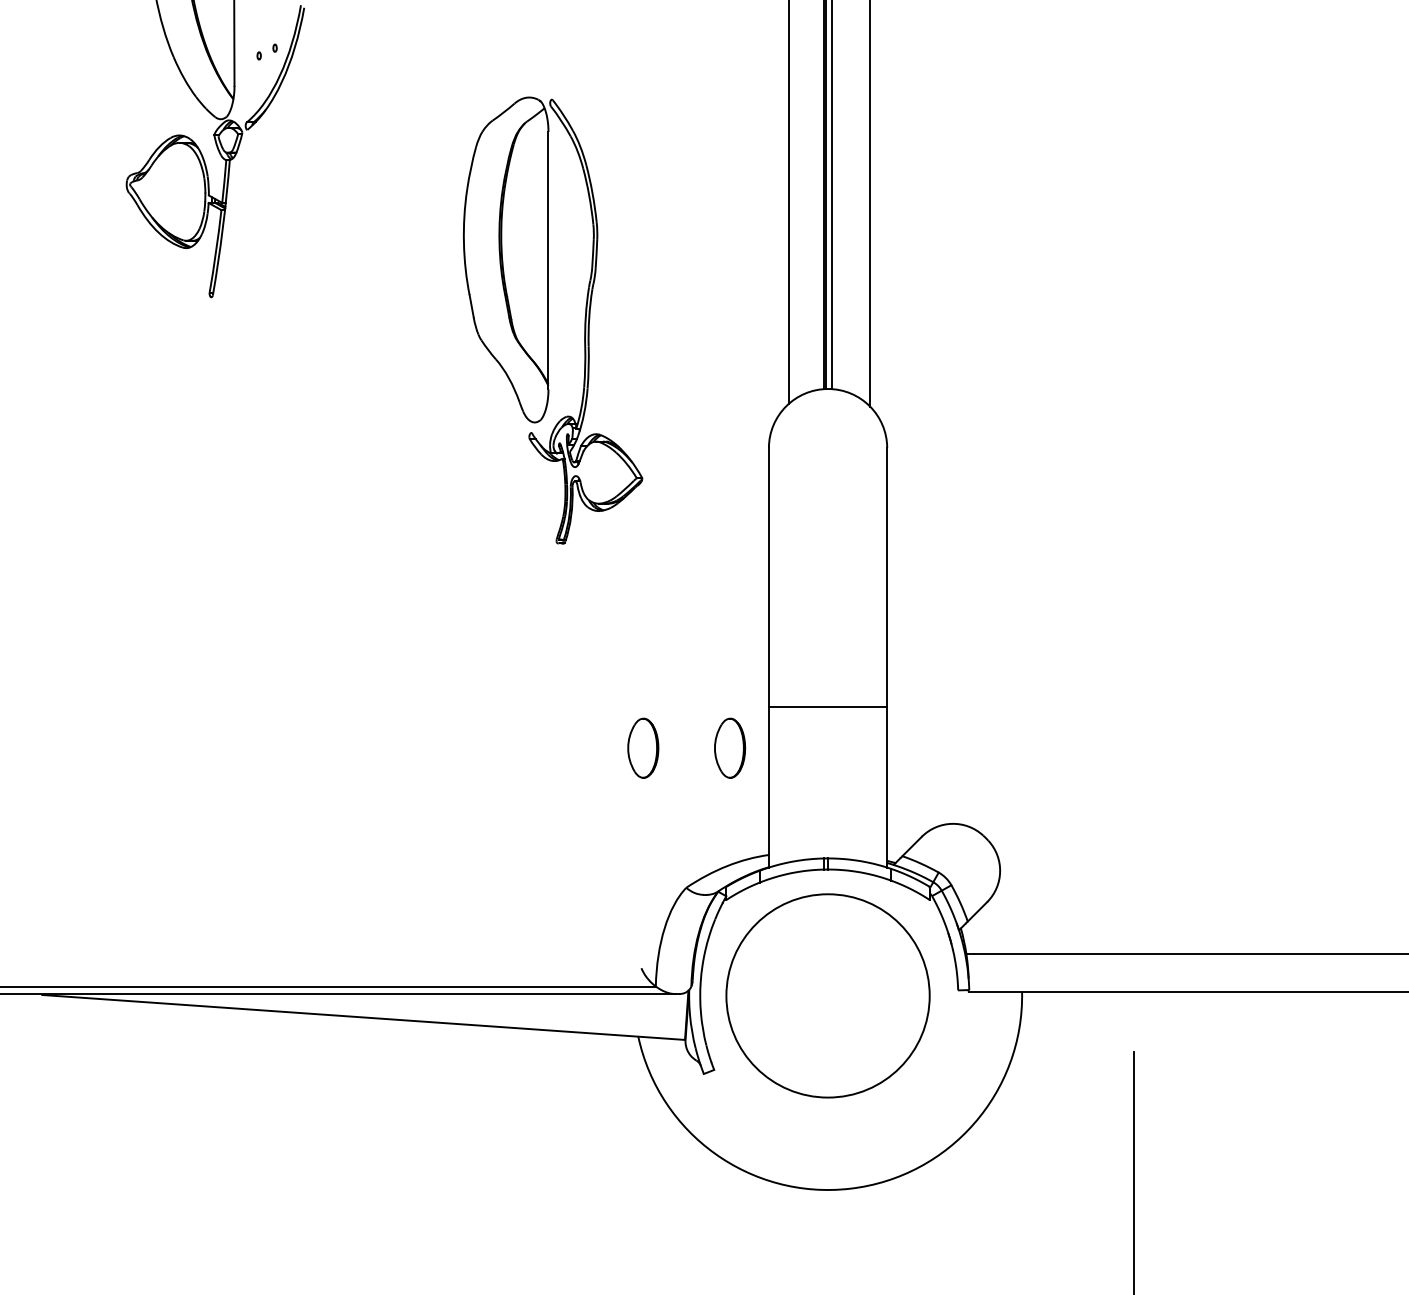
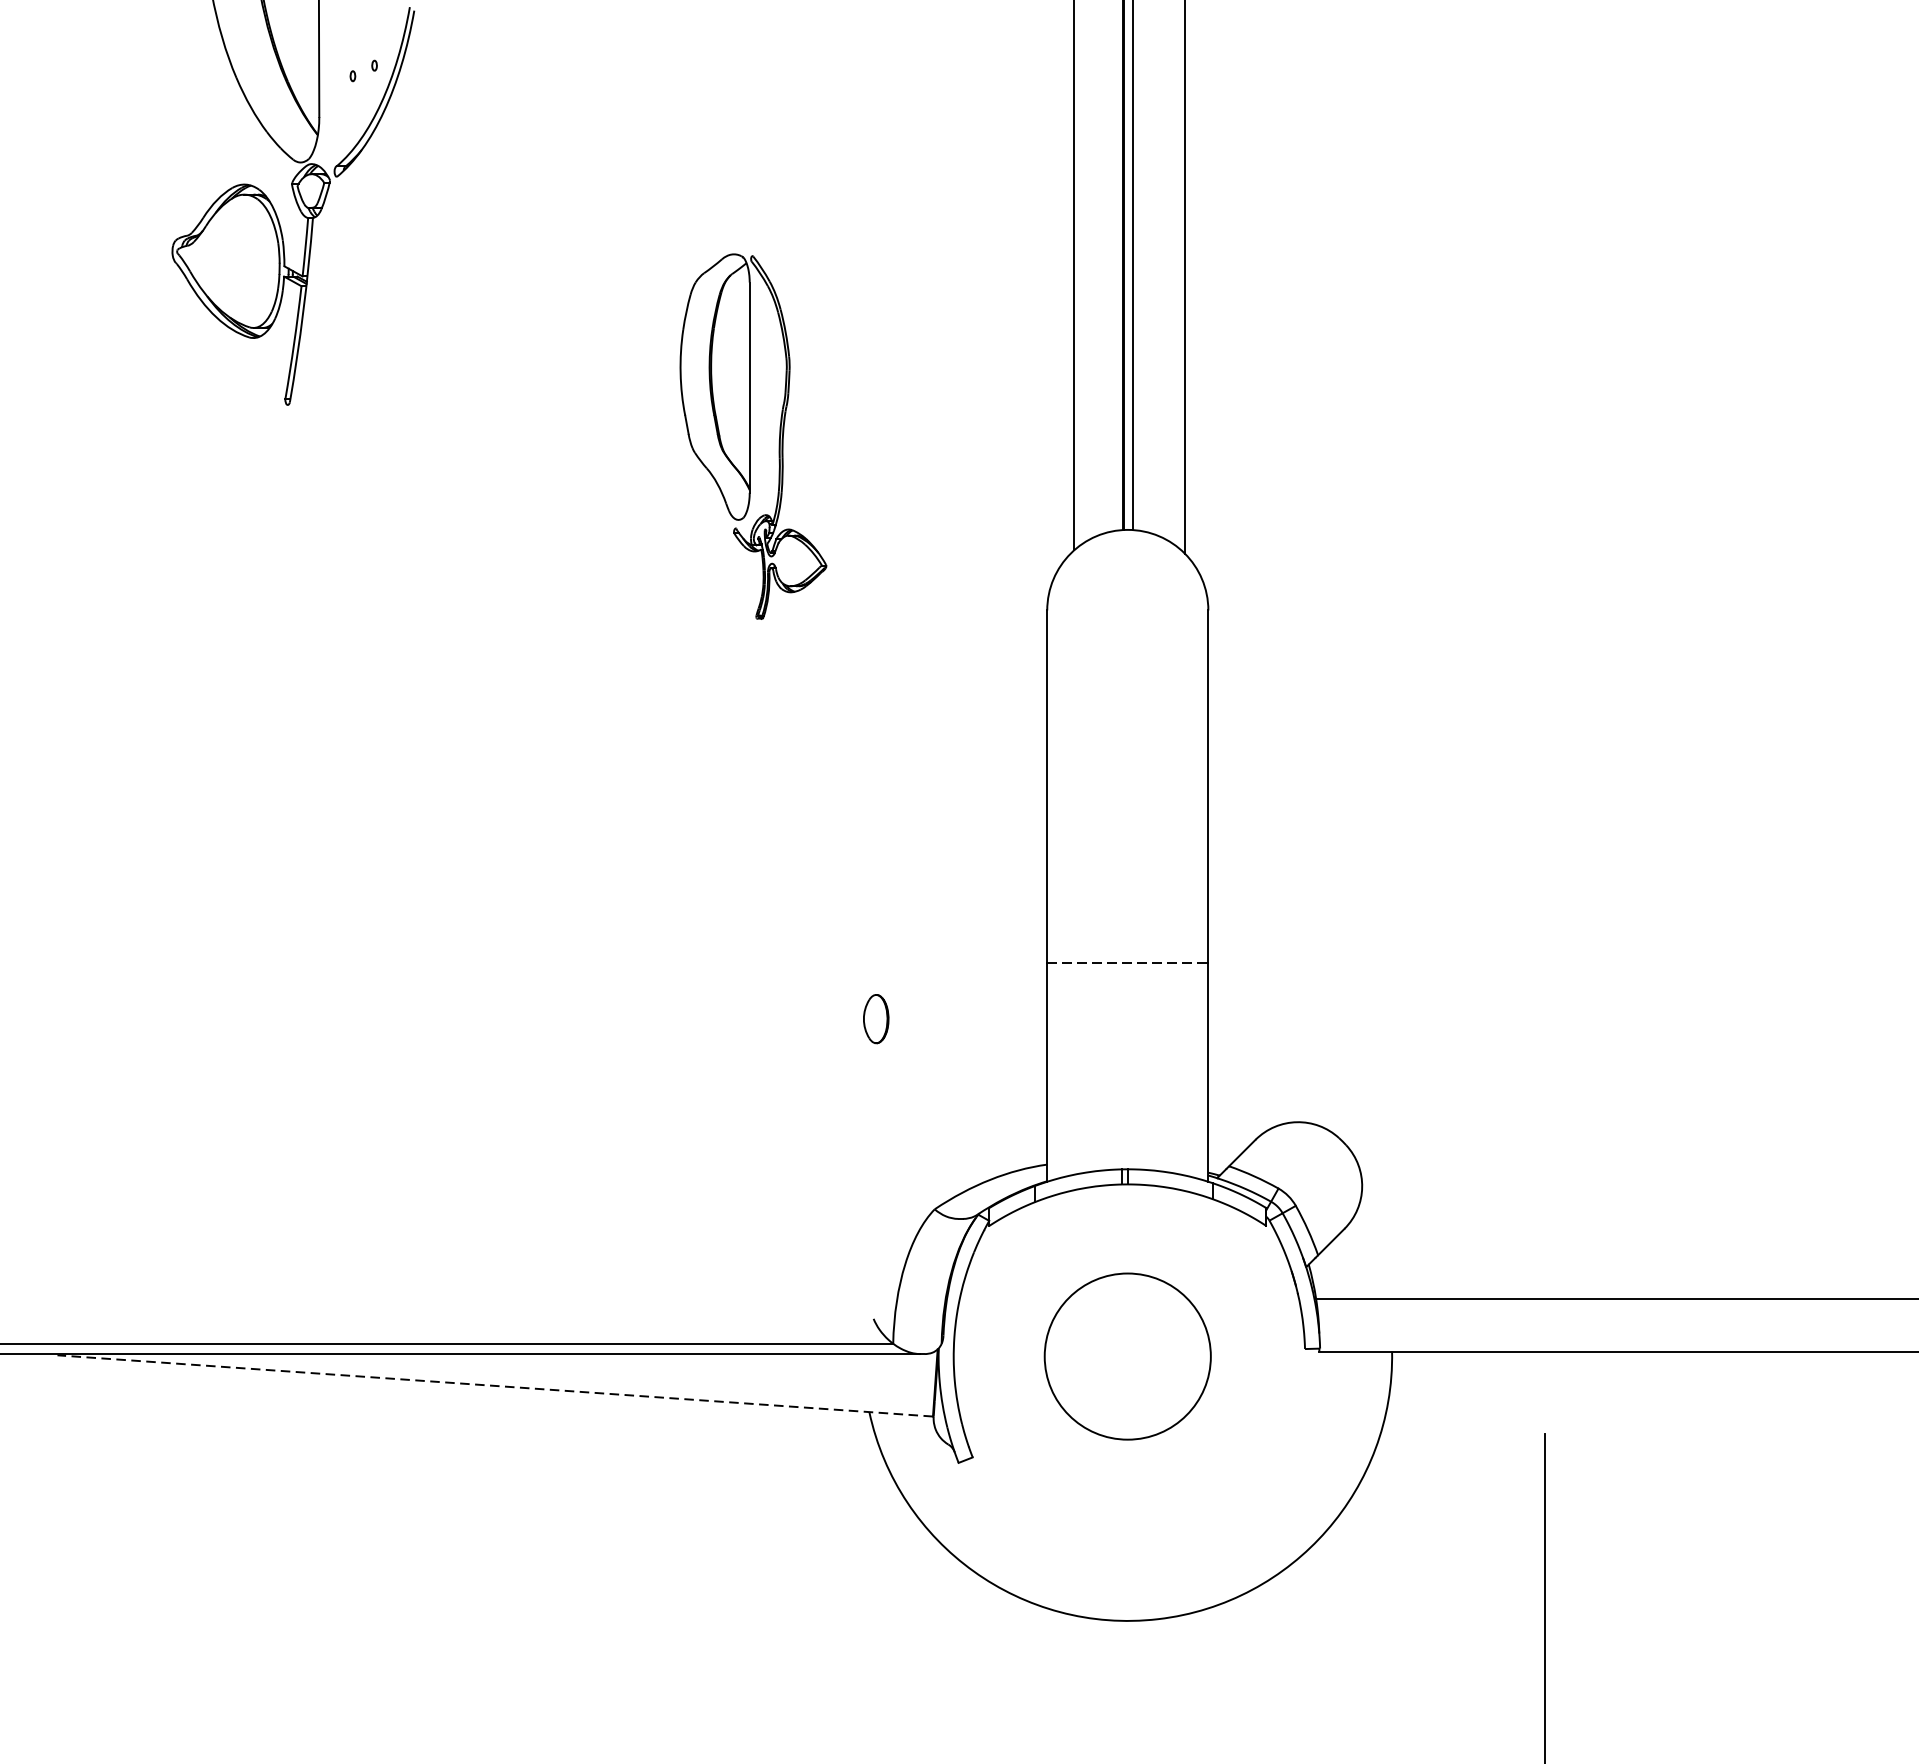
part: (553, 320) -> (753, 436), size x0.6
line: (828, 706) -> (1128, 962), solid -> dashed
part: (643, 747) -> (876, 1018), size x0.6
part: (730, 747) -> (994, 1018), removed
circle: (827, 995) -> (1127, 1356), size x0.6
line: (363, 1017) -> (495, 1385), solid -> dashed

